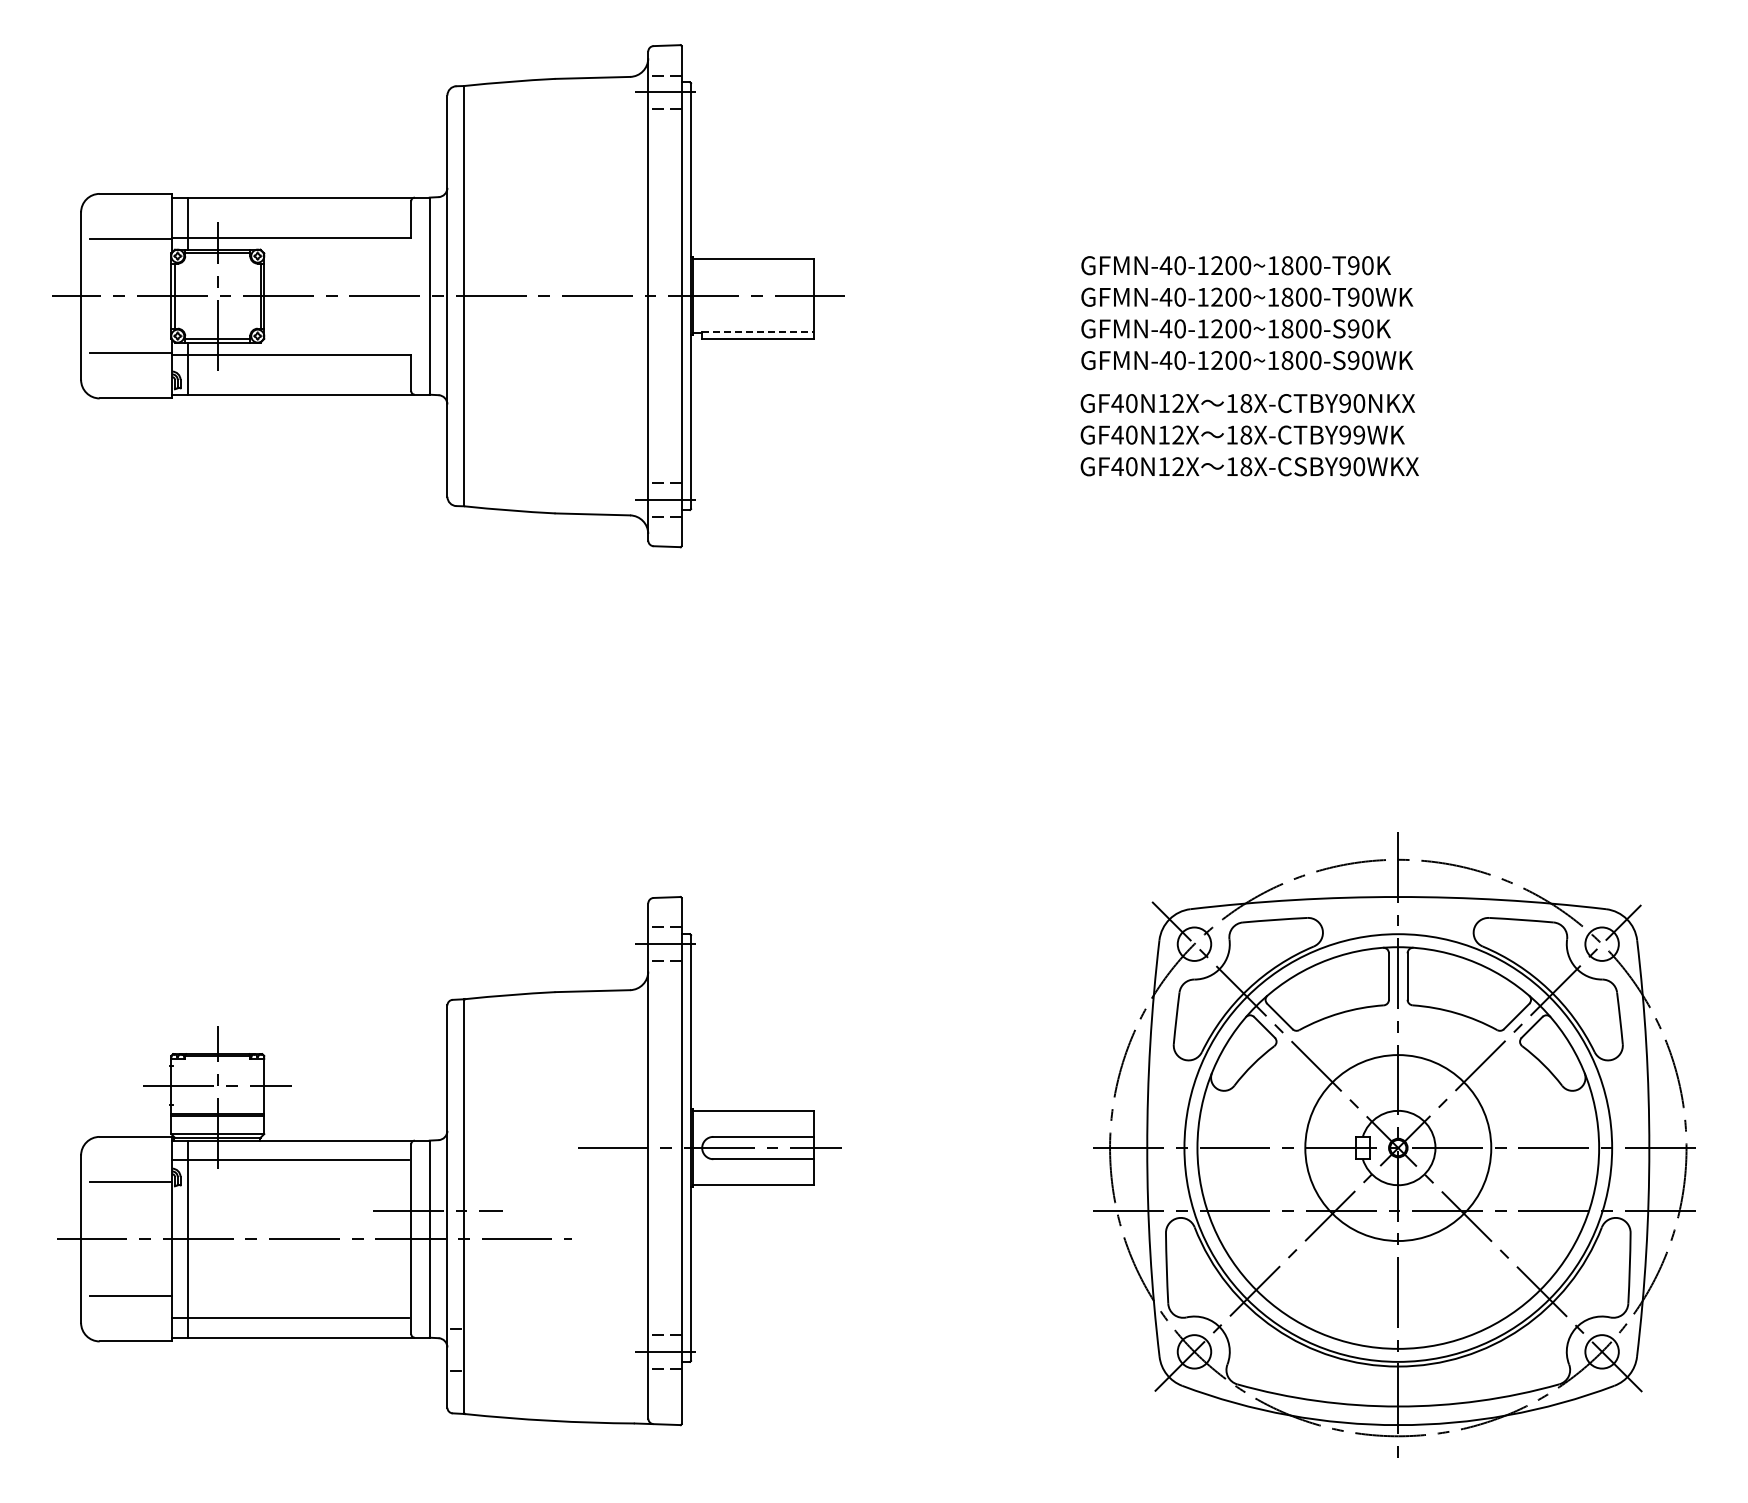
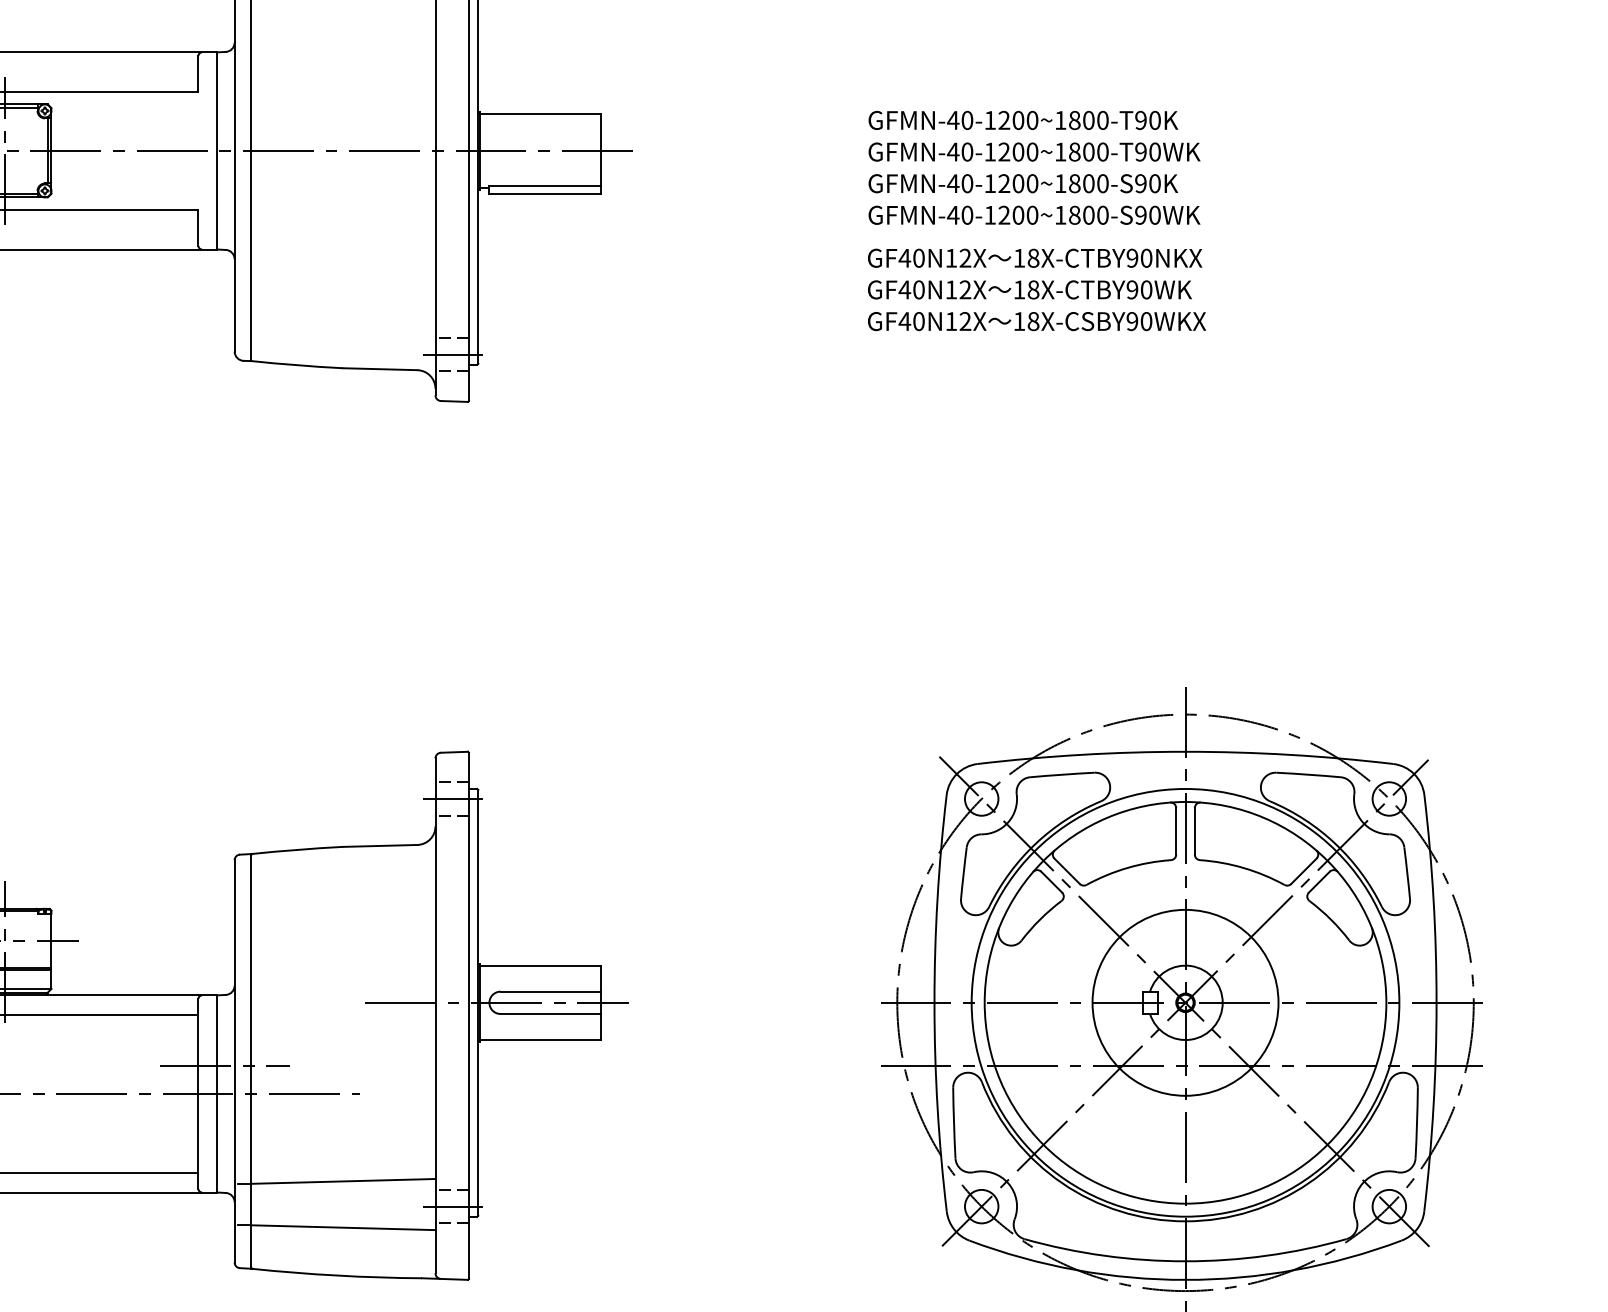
line: (757, 331) -> (544, 186), dashed -> solid
text: (1359, 434) -> (1146, 289), 18X-CTBY99WK -> 18X-CTBY90WK
line: (556, 1326) -> (343, 1181), added
line: (556, 1372) -> (343, 1227), added

